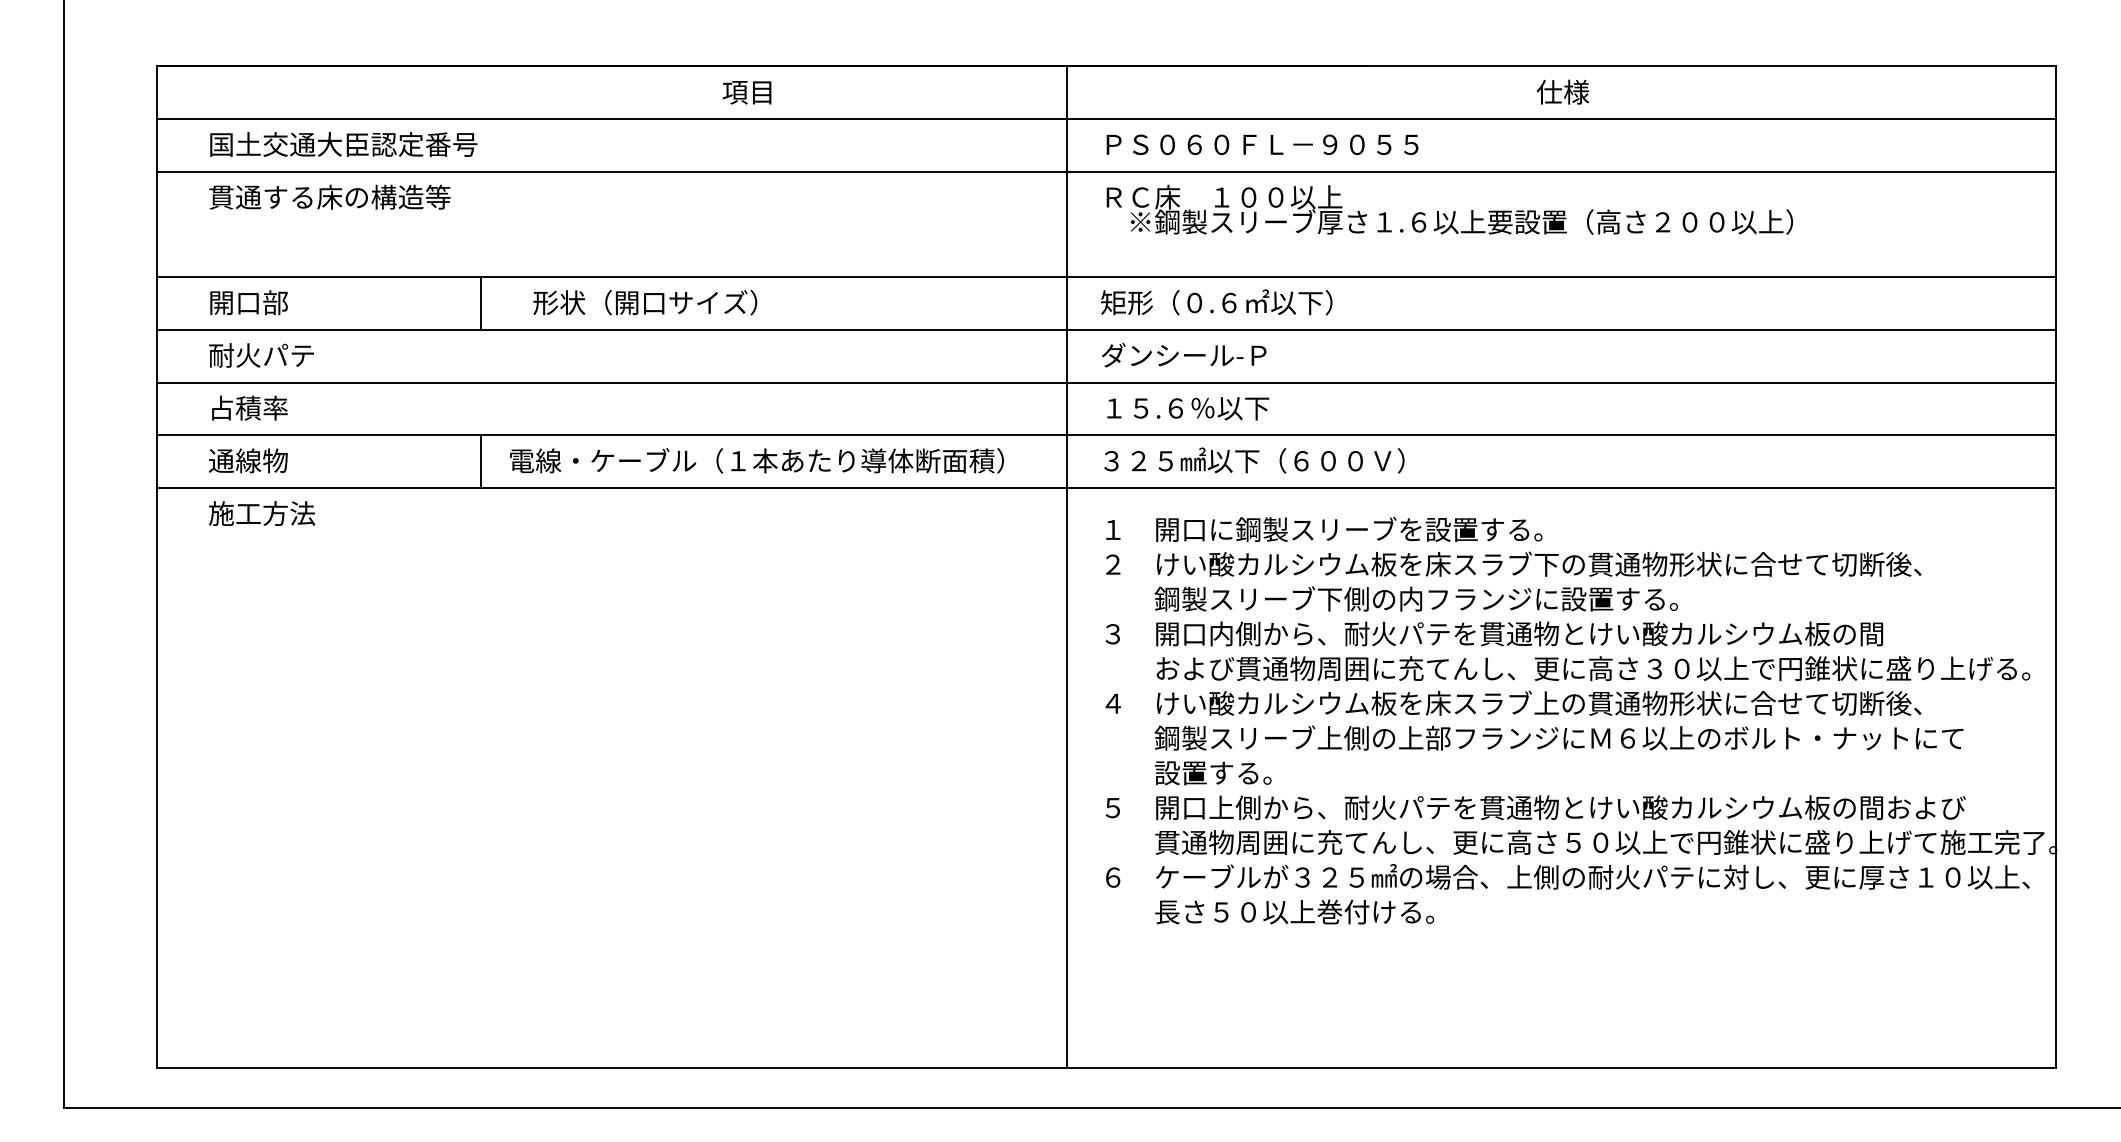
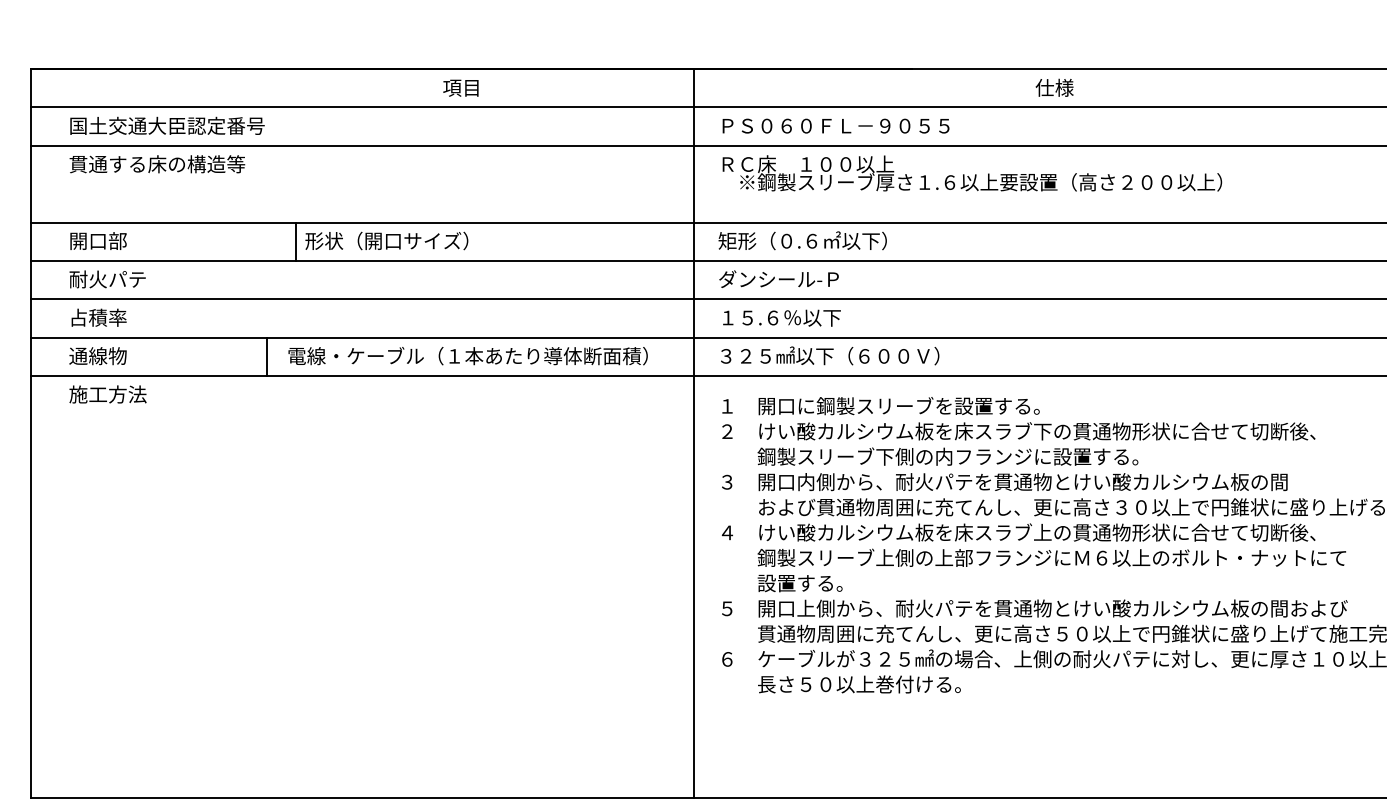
line: (480, 303) -> (295, 241), moved

